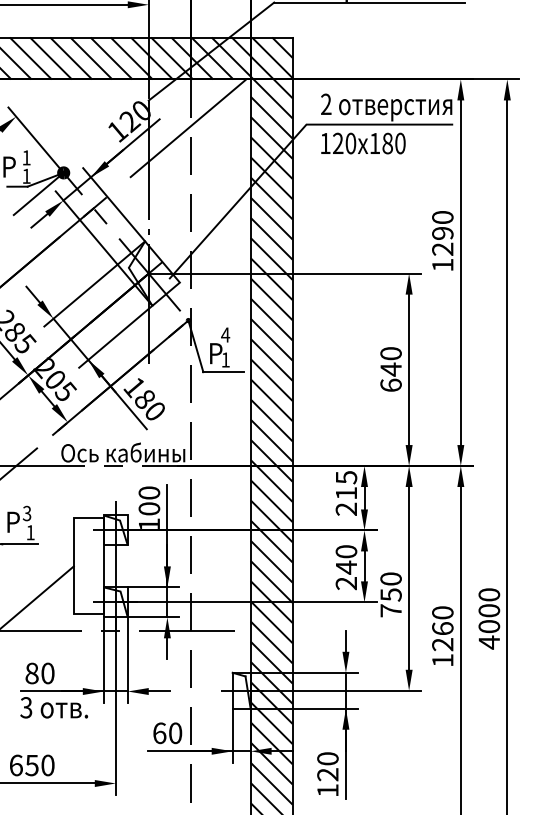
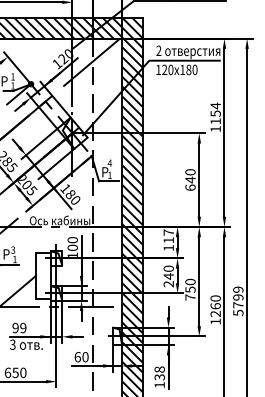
text: (442, 232) -> (215, 113), 1290 -> 1154
text: (345, 493) -> (168, 240), 215 -> 117
text: (489, 618) -> (238, 301), 4000 -> 5799
text: (40, 674) -> (19, 328), 80 -> 99
text: (327, 766) -> (159, 373), 120 -> 138

